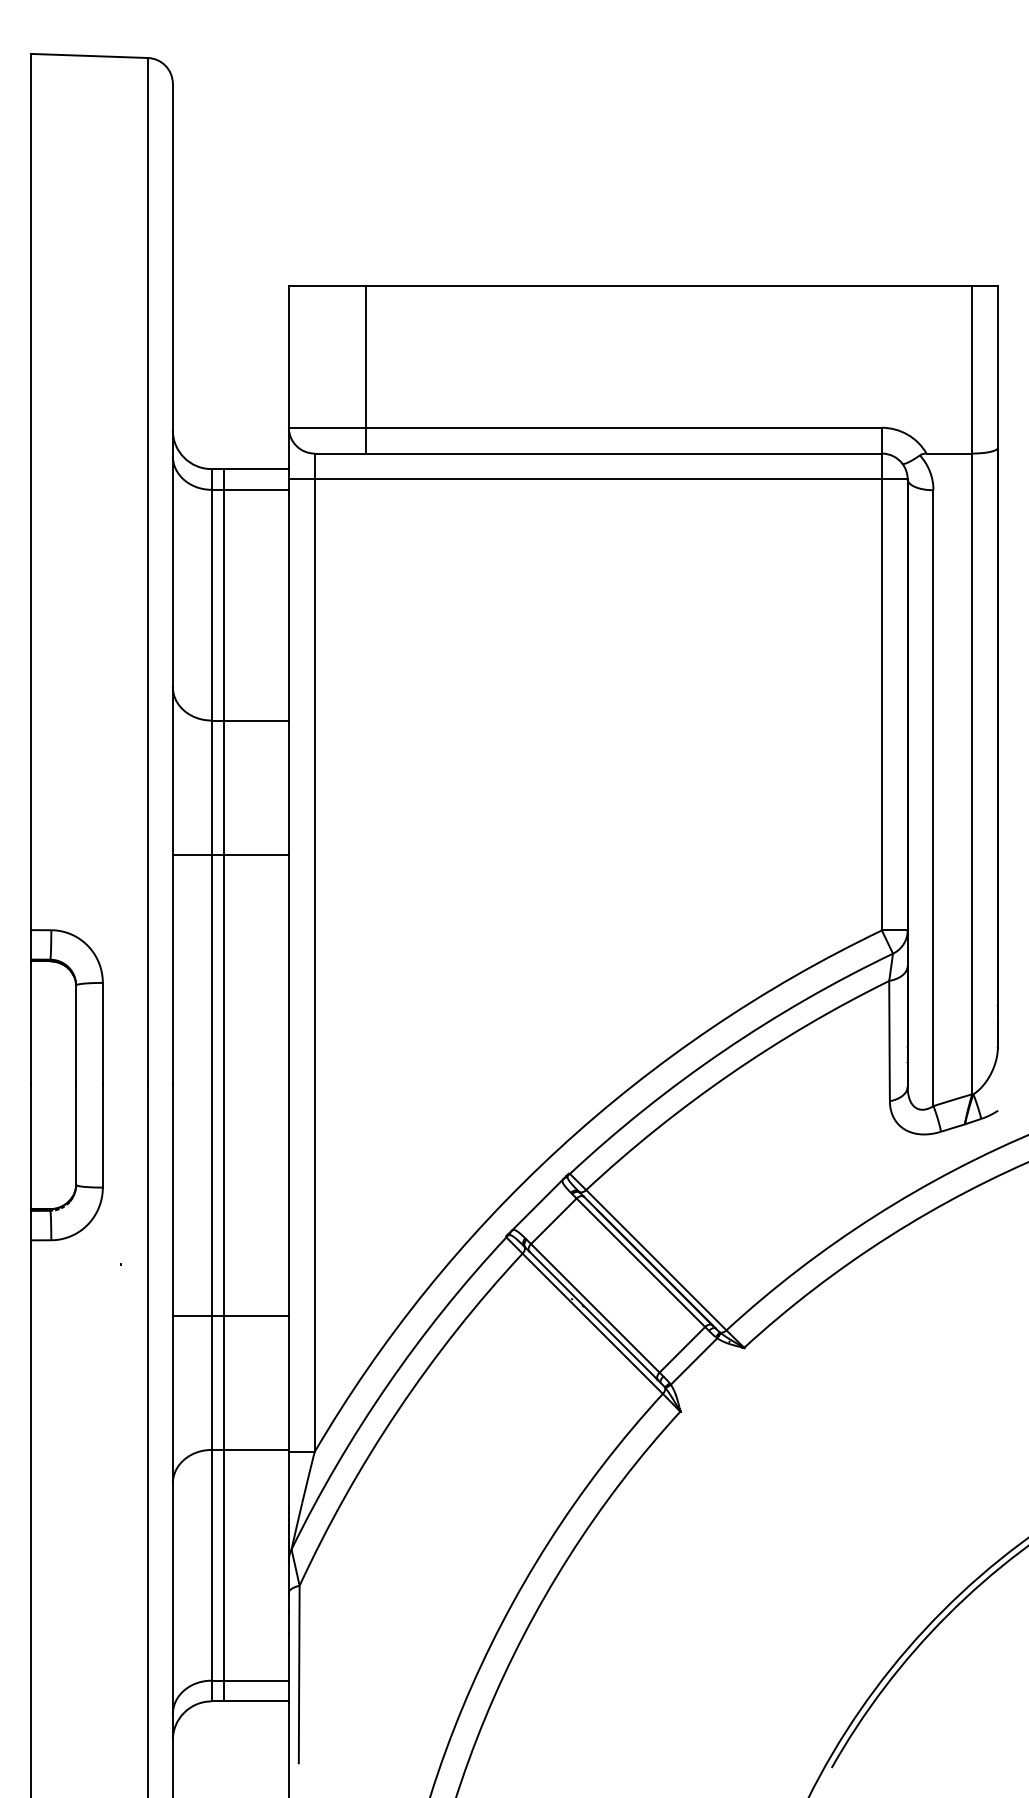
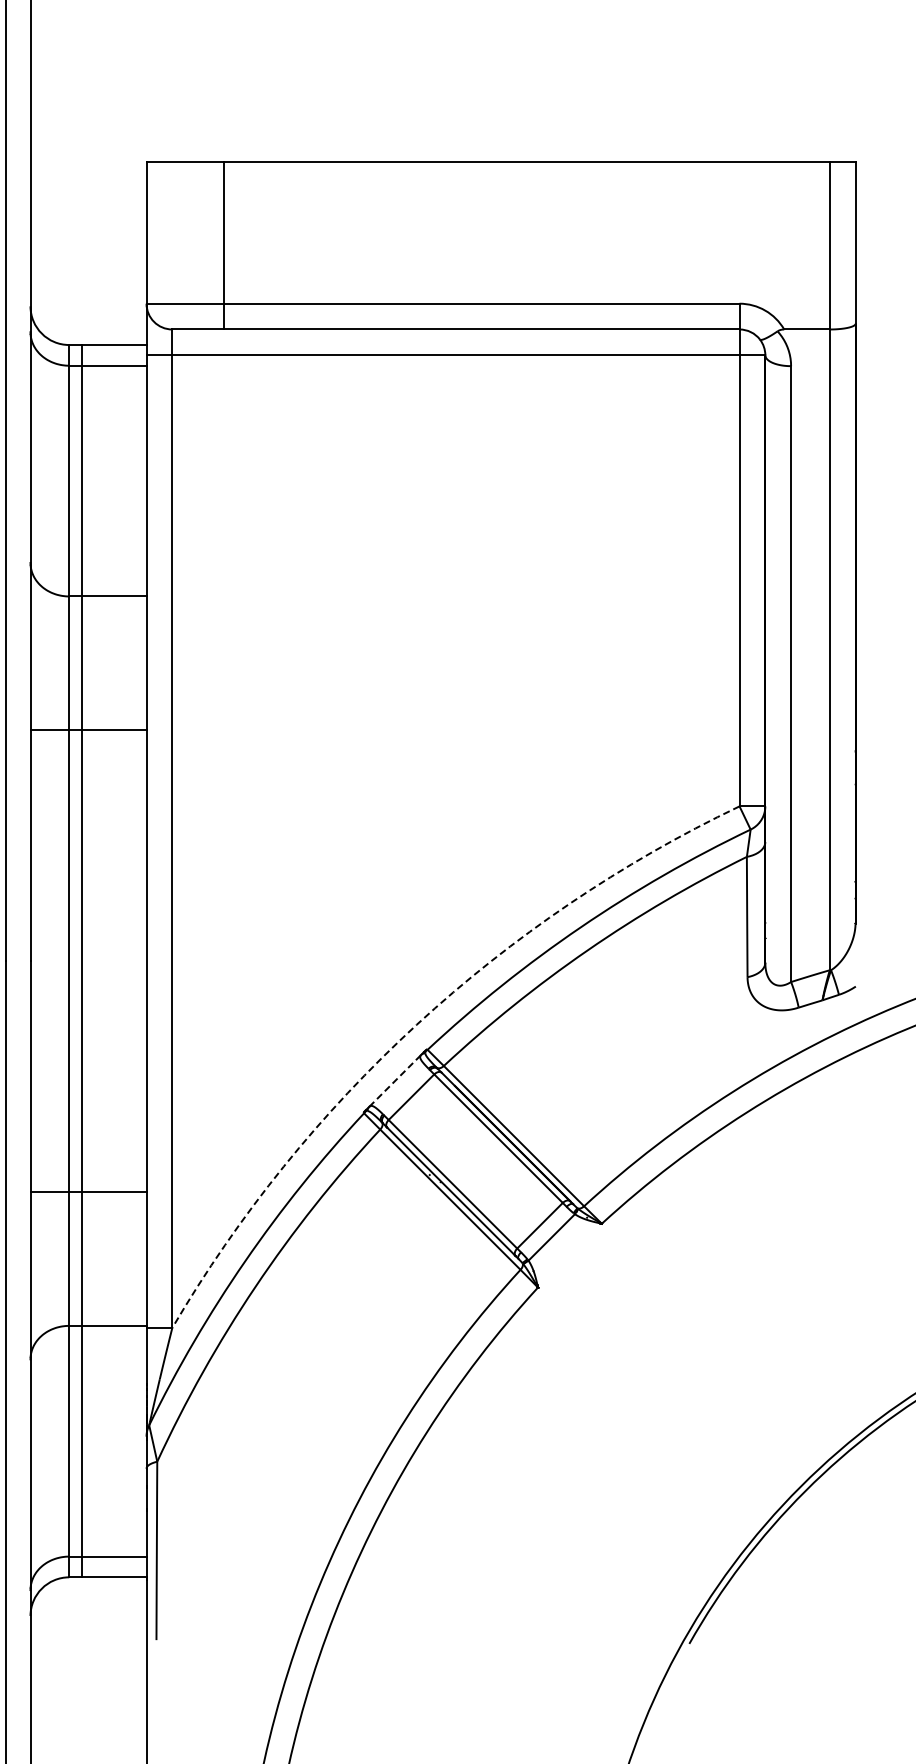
arc: (559, 1148) -> (417, 1024), solid -> dashed
line: (537, 1205) -> (395, 1081), solid -> dashed

